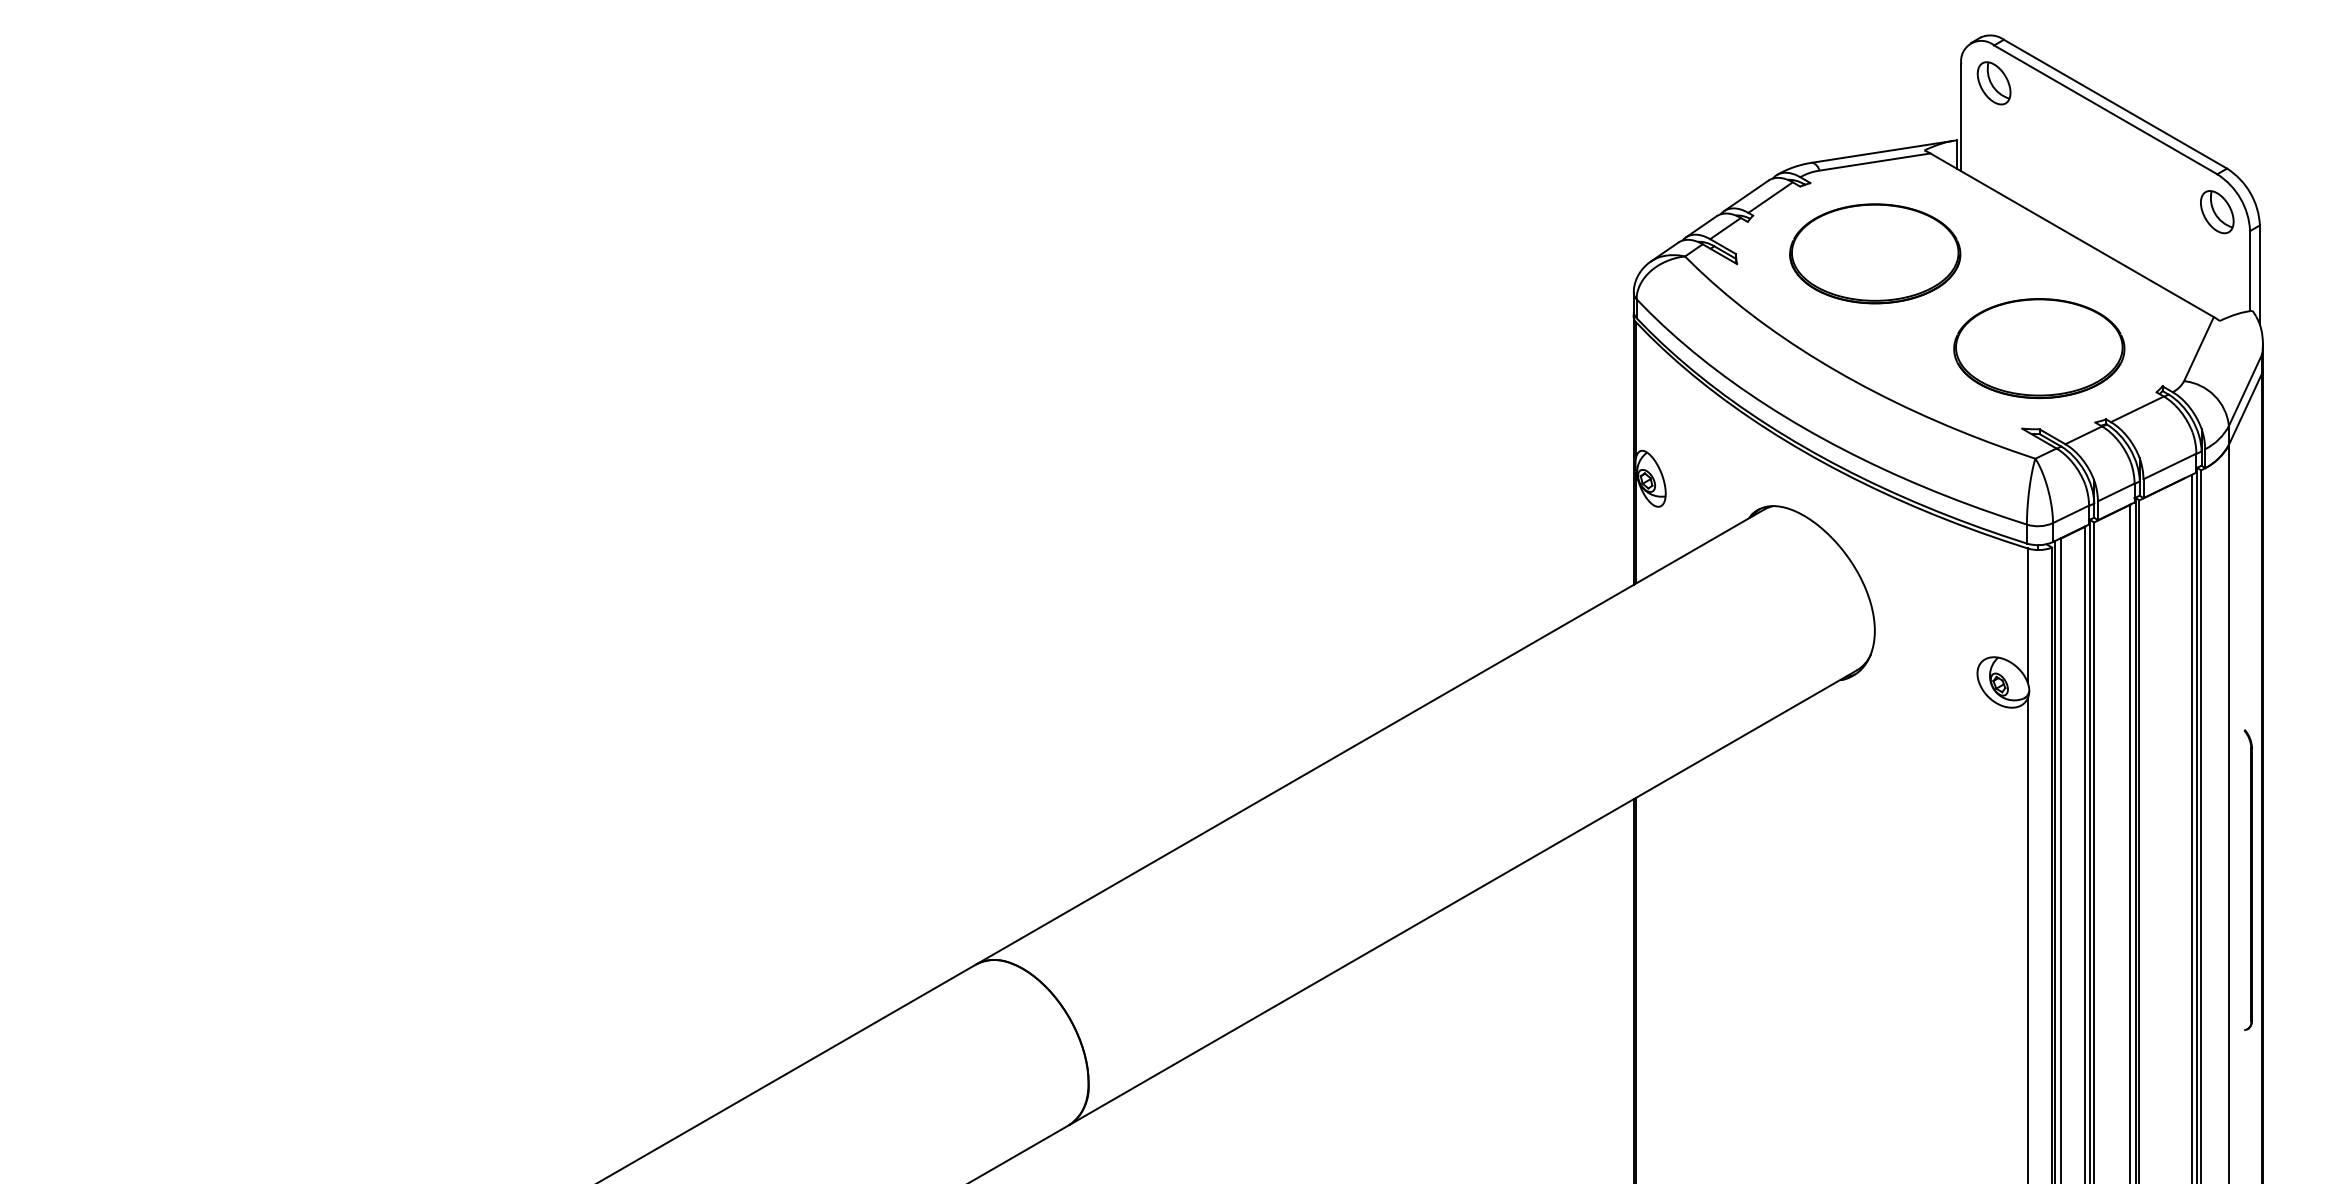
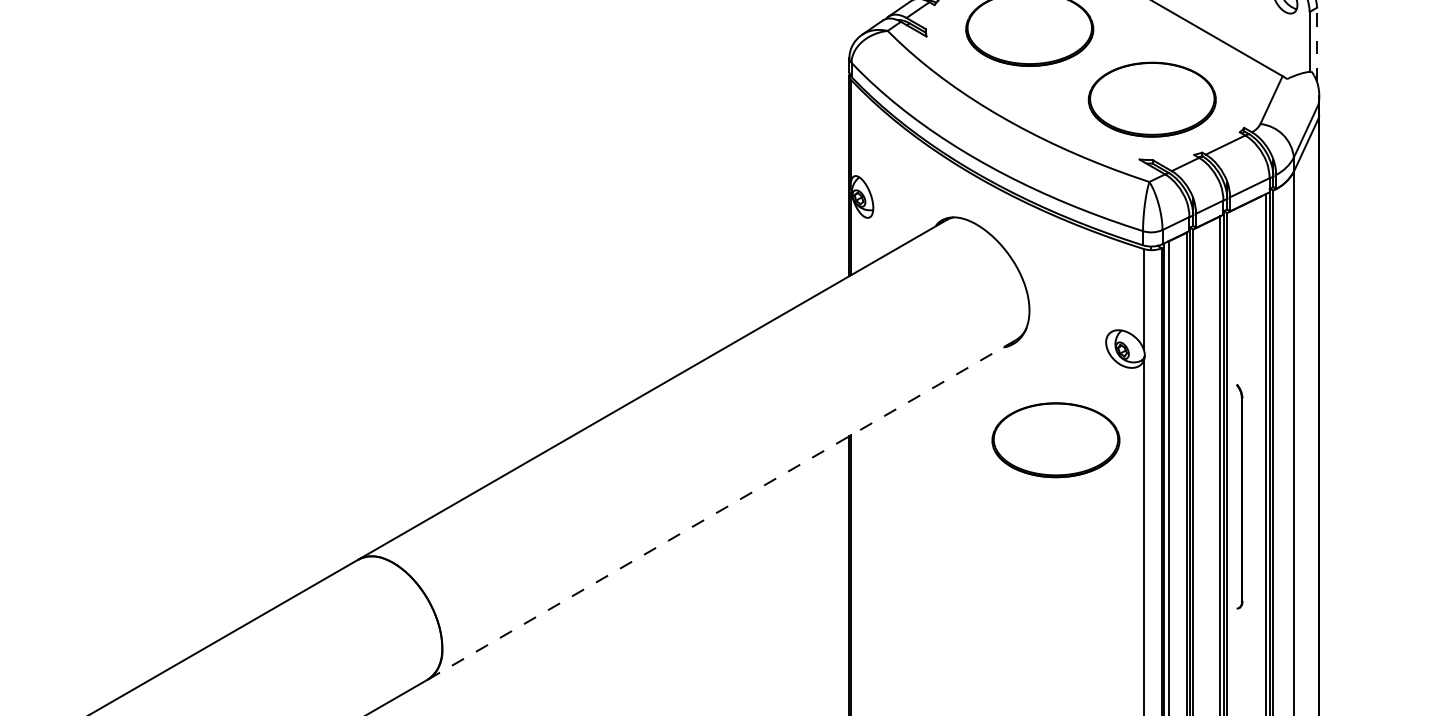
line: (2259, 275) -> (1316, 45), solid -> dashed
part: (1910, 804) -> (1056, 440), added
part: (2247, 879) -> (1239, 496), moved
line: (1463, 897) -> (722, 509), solid -> dashed

